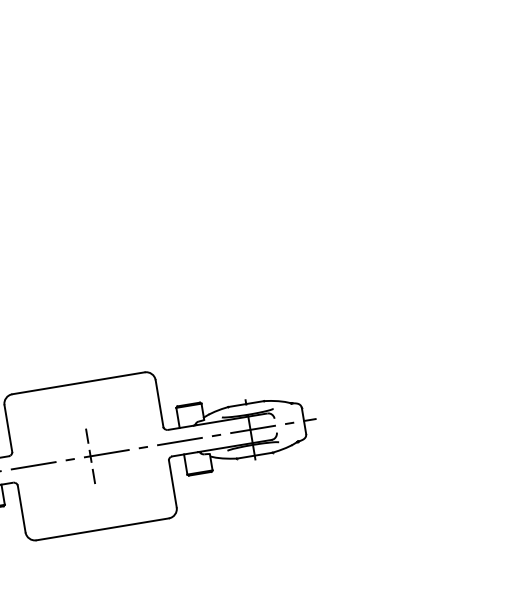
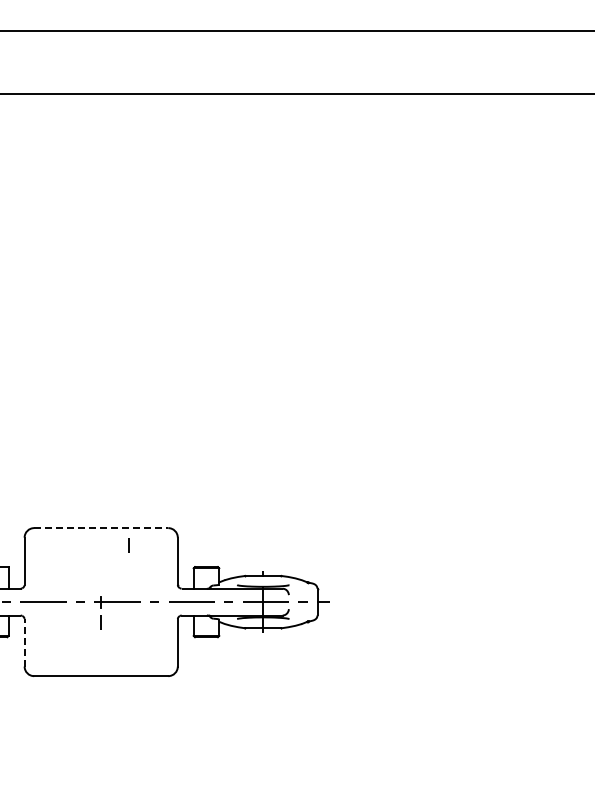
line: (78, 383) -> (101, 528), solid -> dashed
line: (86, 436) -> (128, 545), moved
line: (21, 508) -> (24, 642), solid -> dashed

